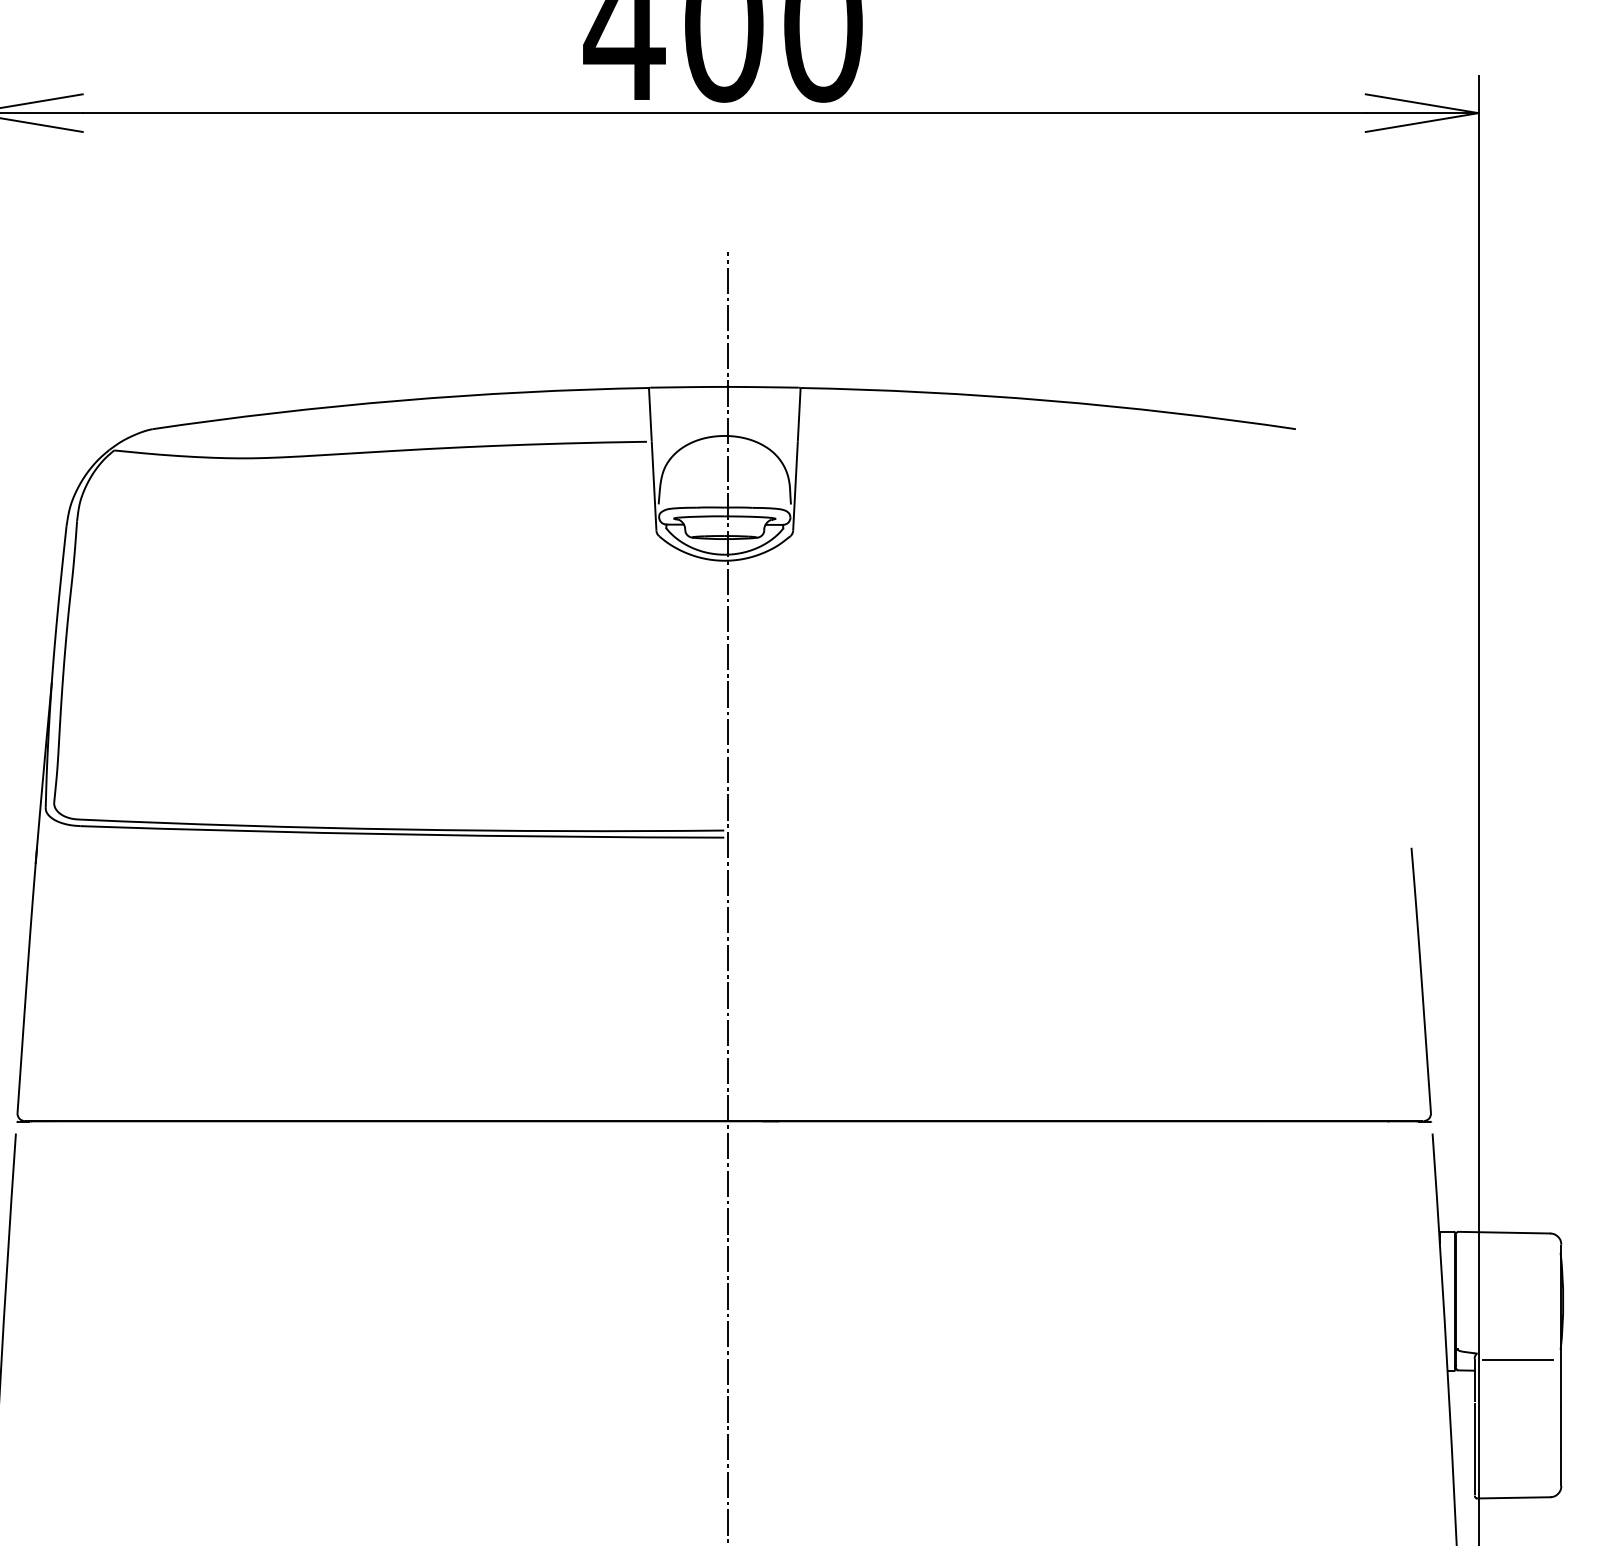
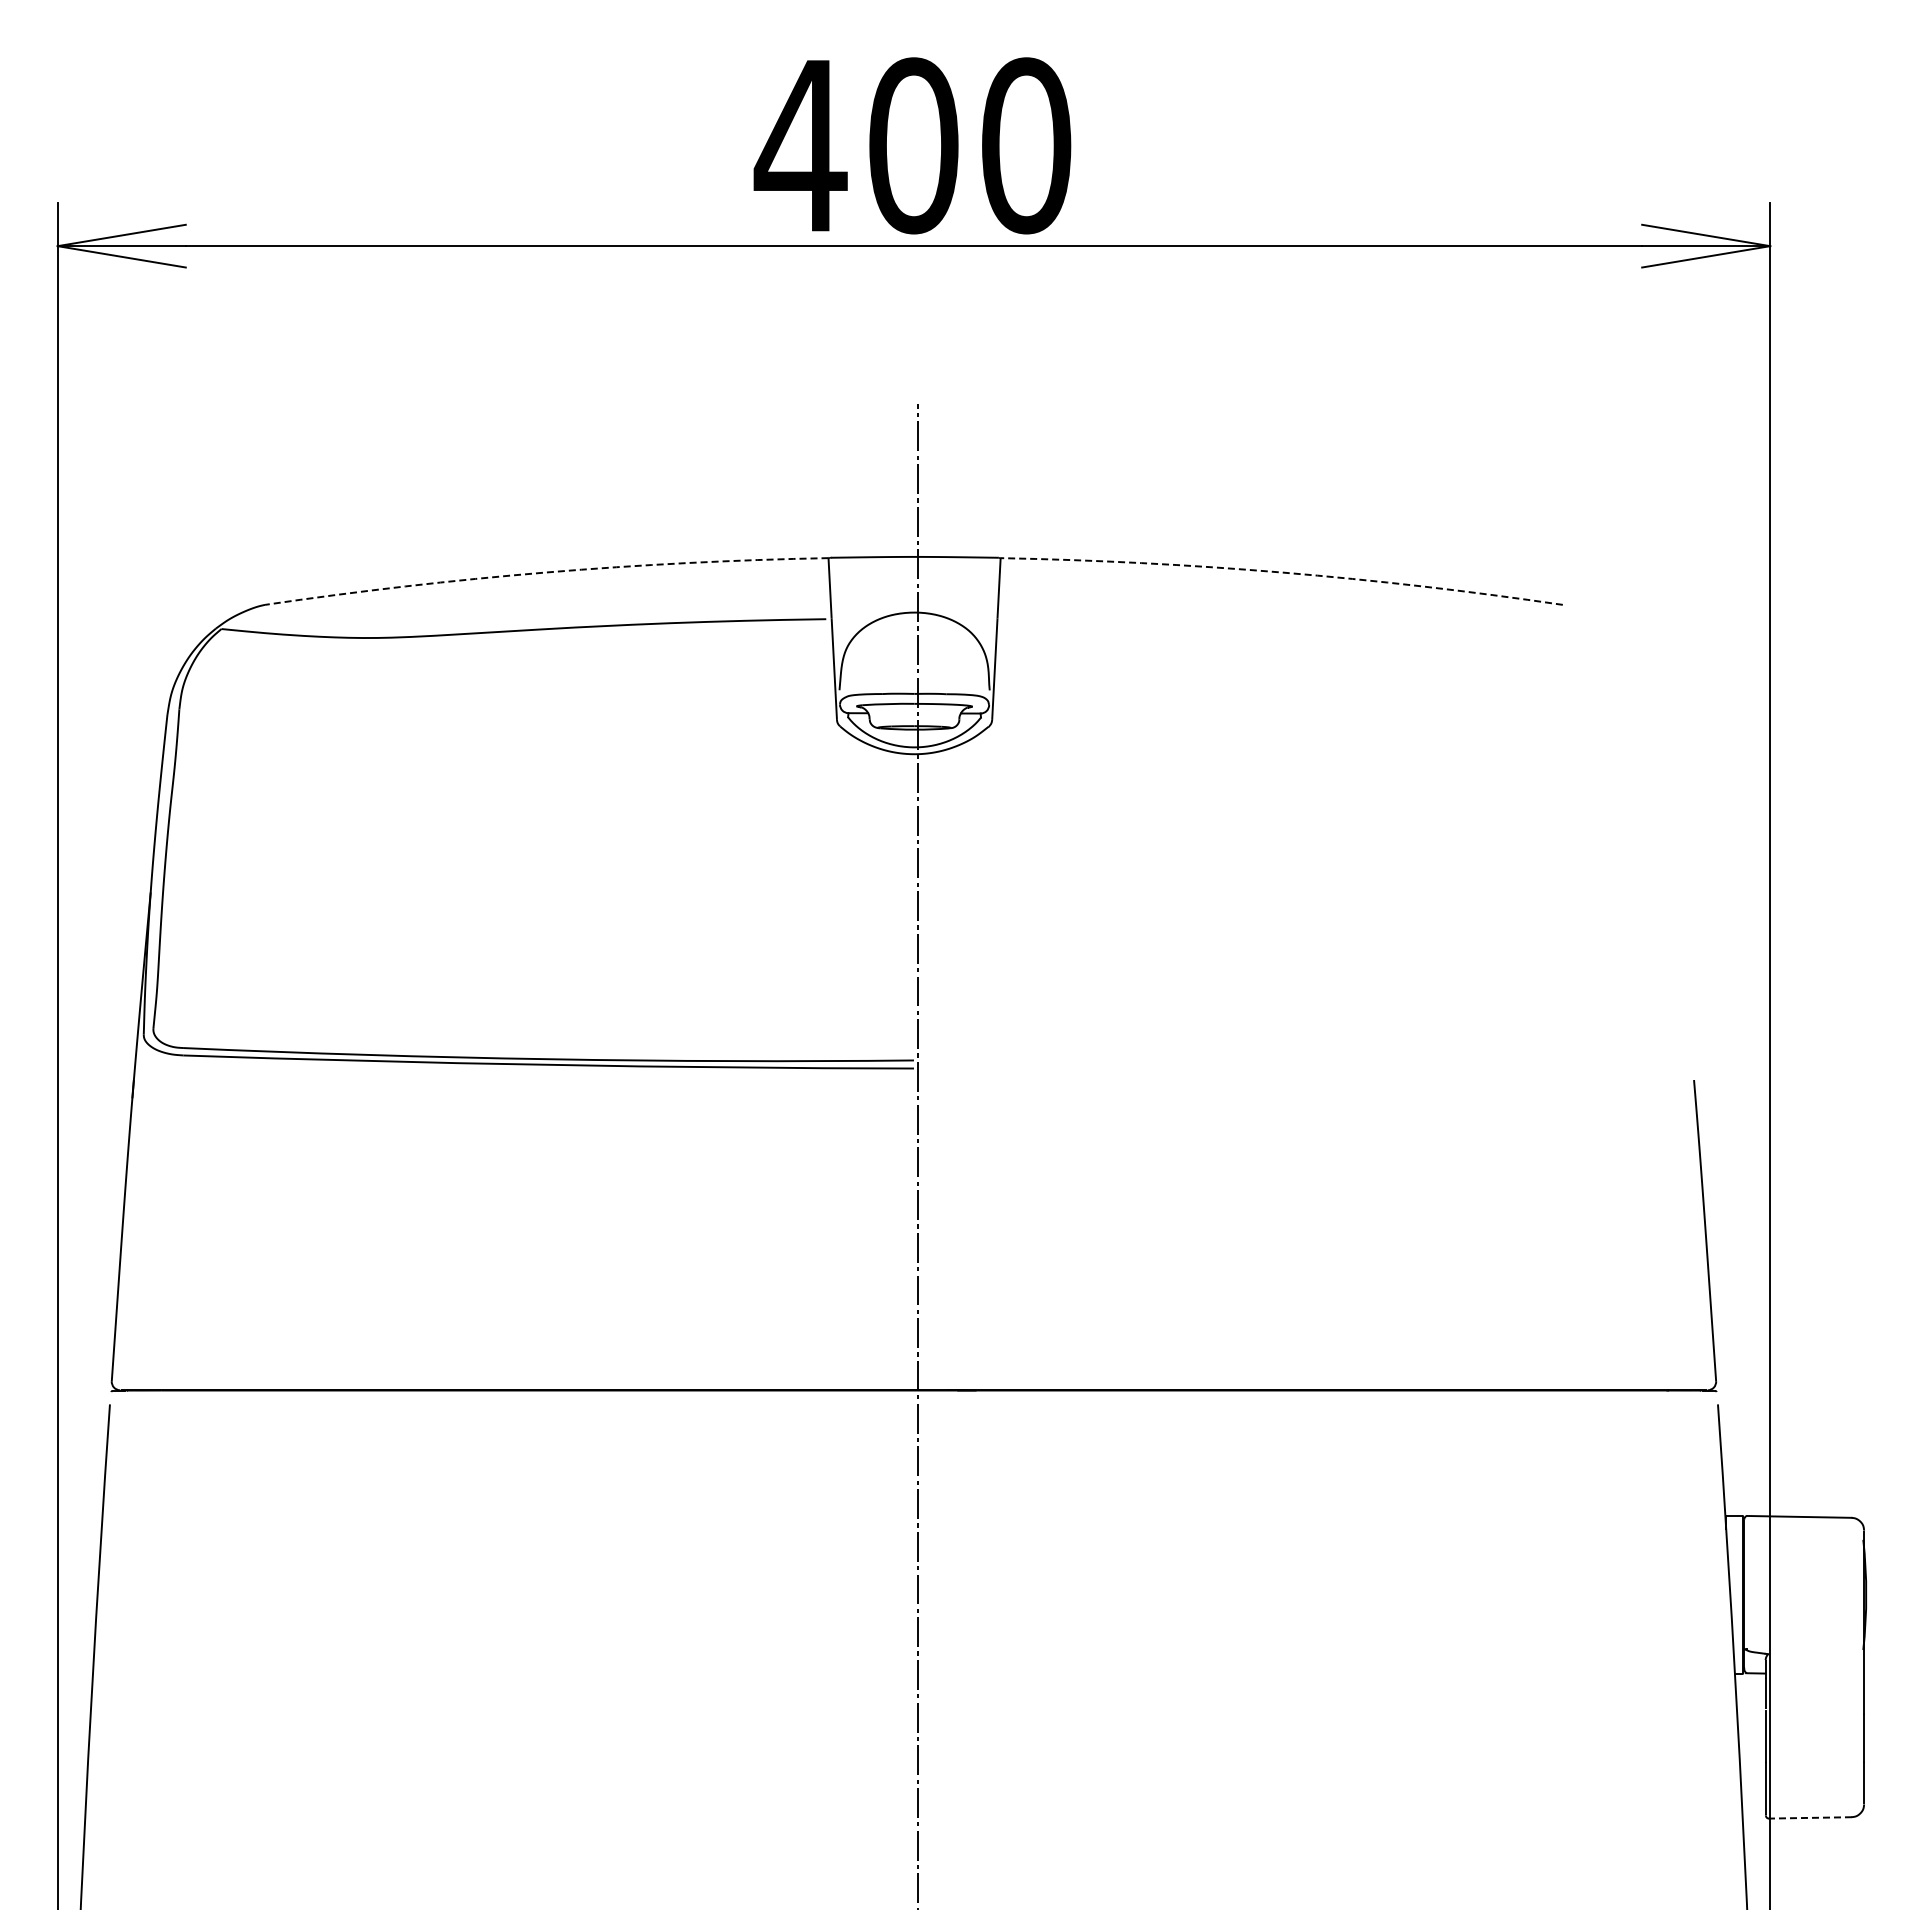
arc: (400, 400) -> (546, 572), solid -> dashed
arc: (1048, 400) -> (1282, 572), solid -> dashed
line: (1518, 1360) -> (1815, 1661), removed
line: (1514, 1497) -> (1810, 1817), solid -> dashed

